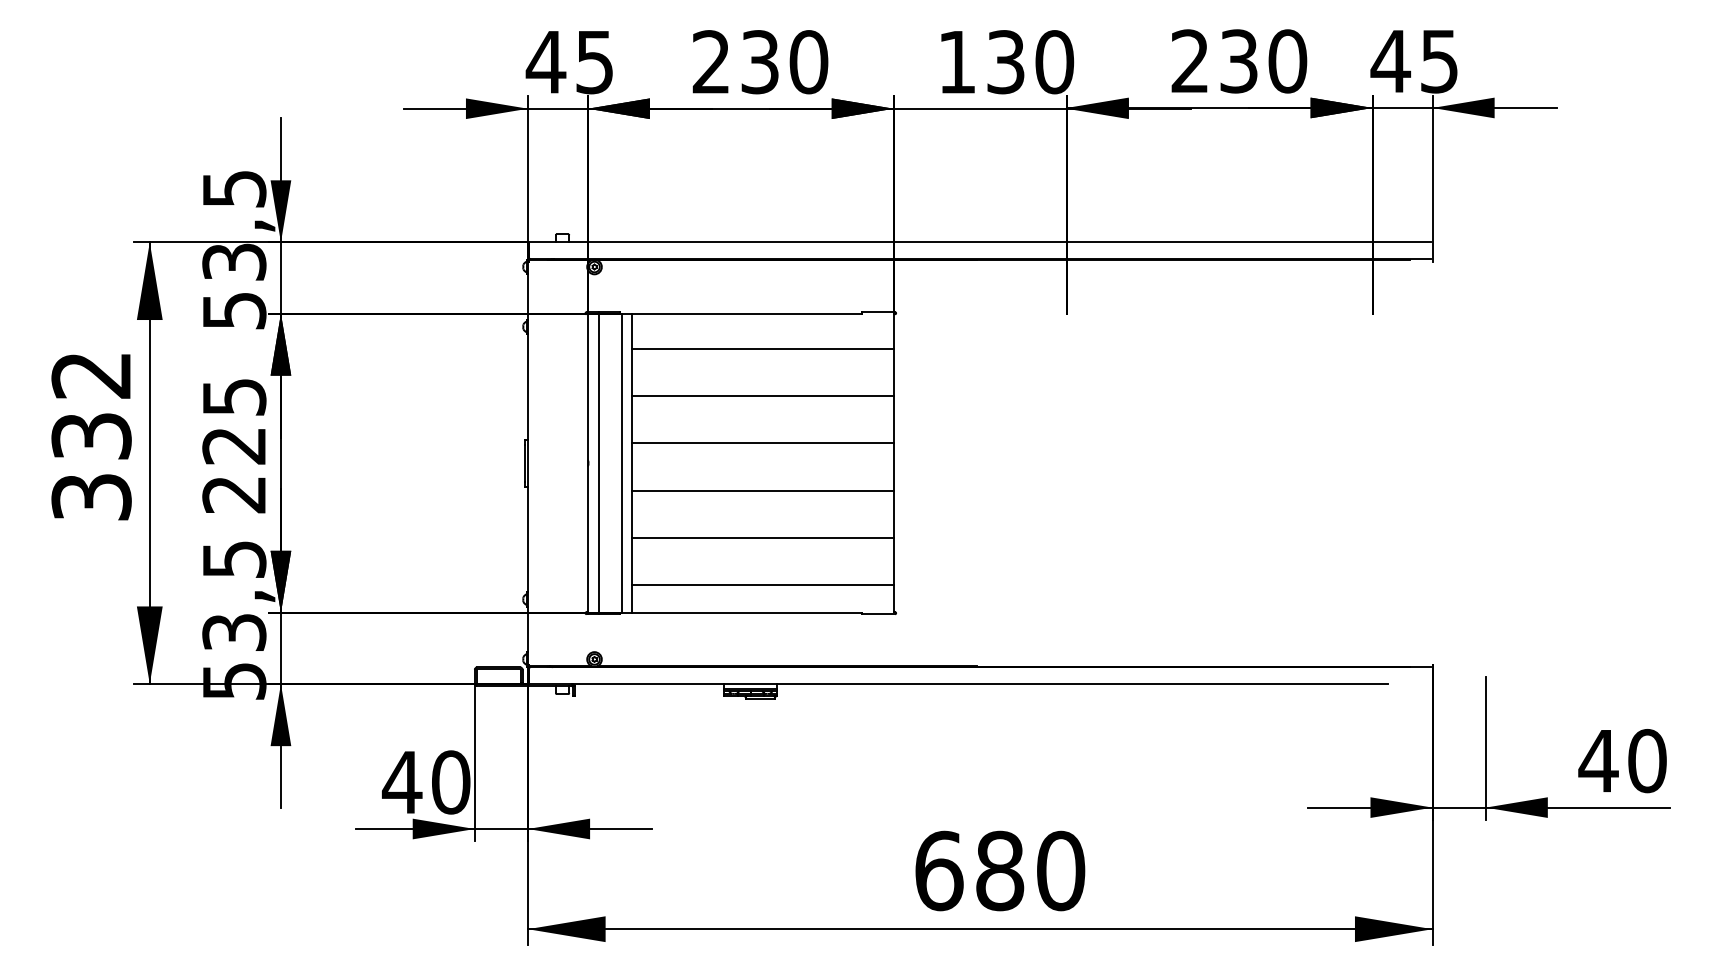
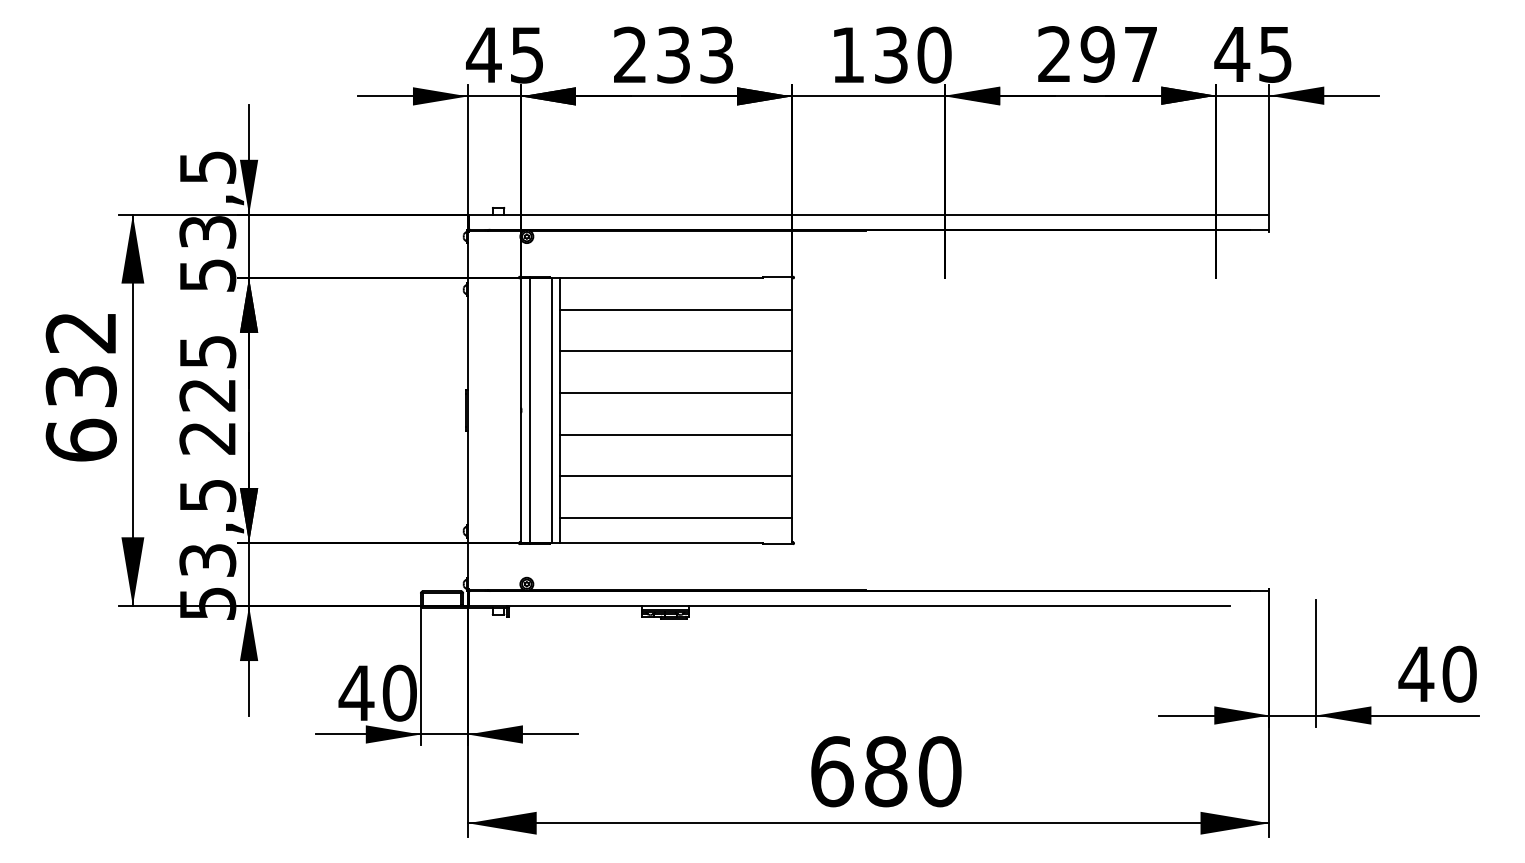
text: (808, 61) -> (716, 54), 230 -> 233
text: (1263, 61) -> (1119, 54), 230 -> 297
text: (90, 496) -> (80, 439), 332 -> 632

